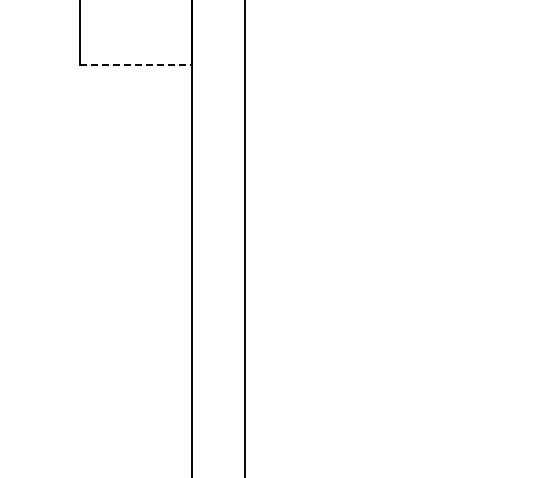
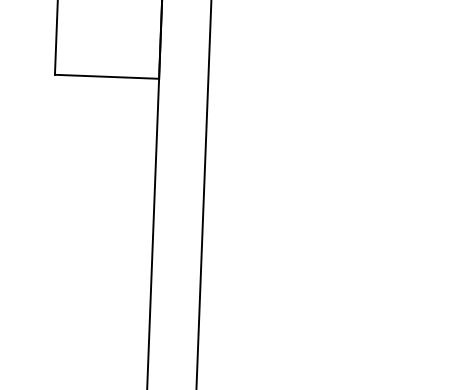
line: (136, 64) -> (107, 76), dashed -> solid

